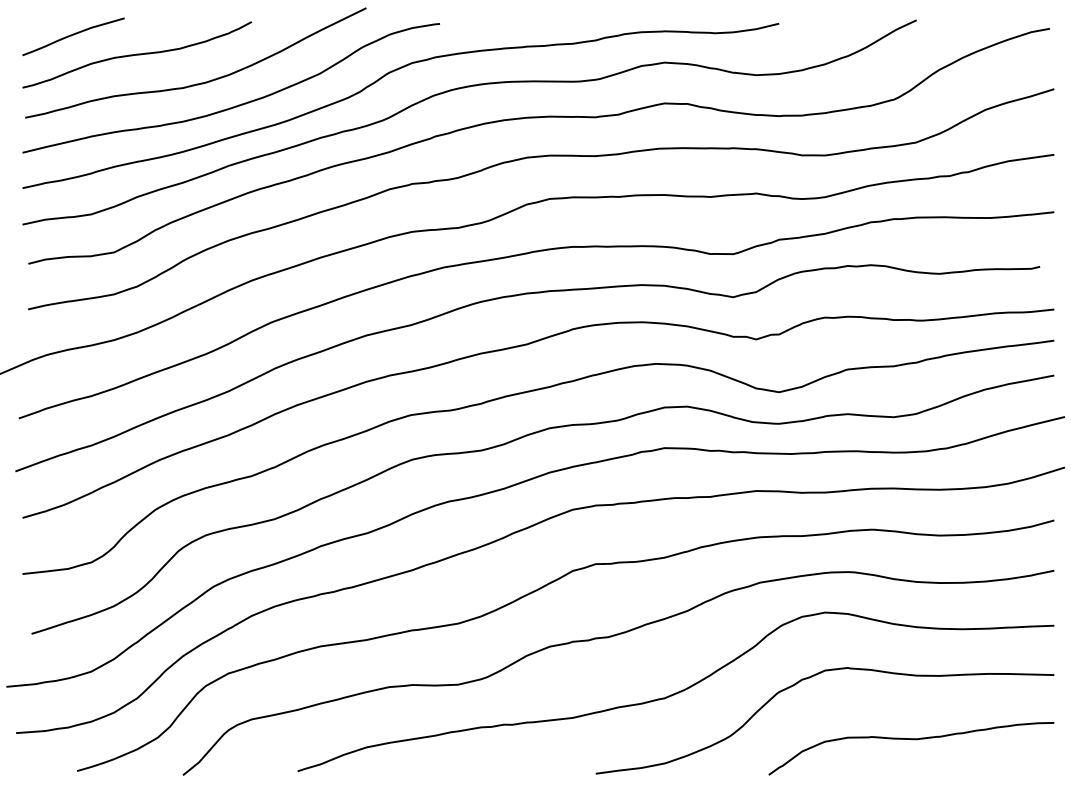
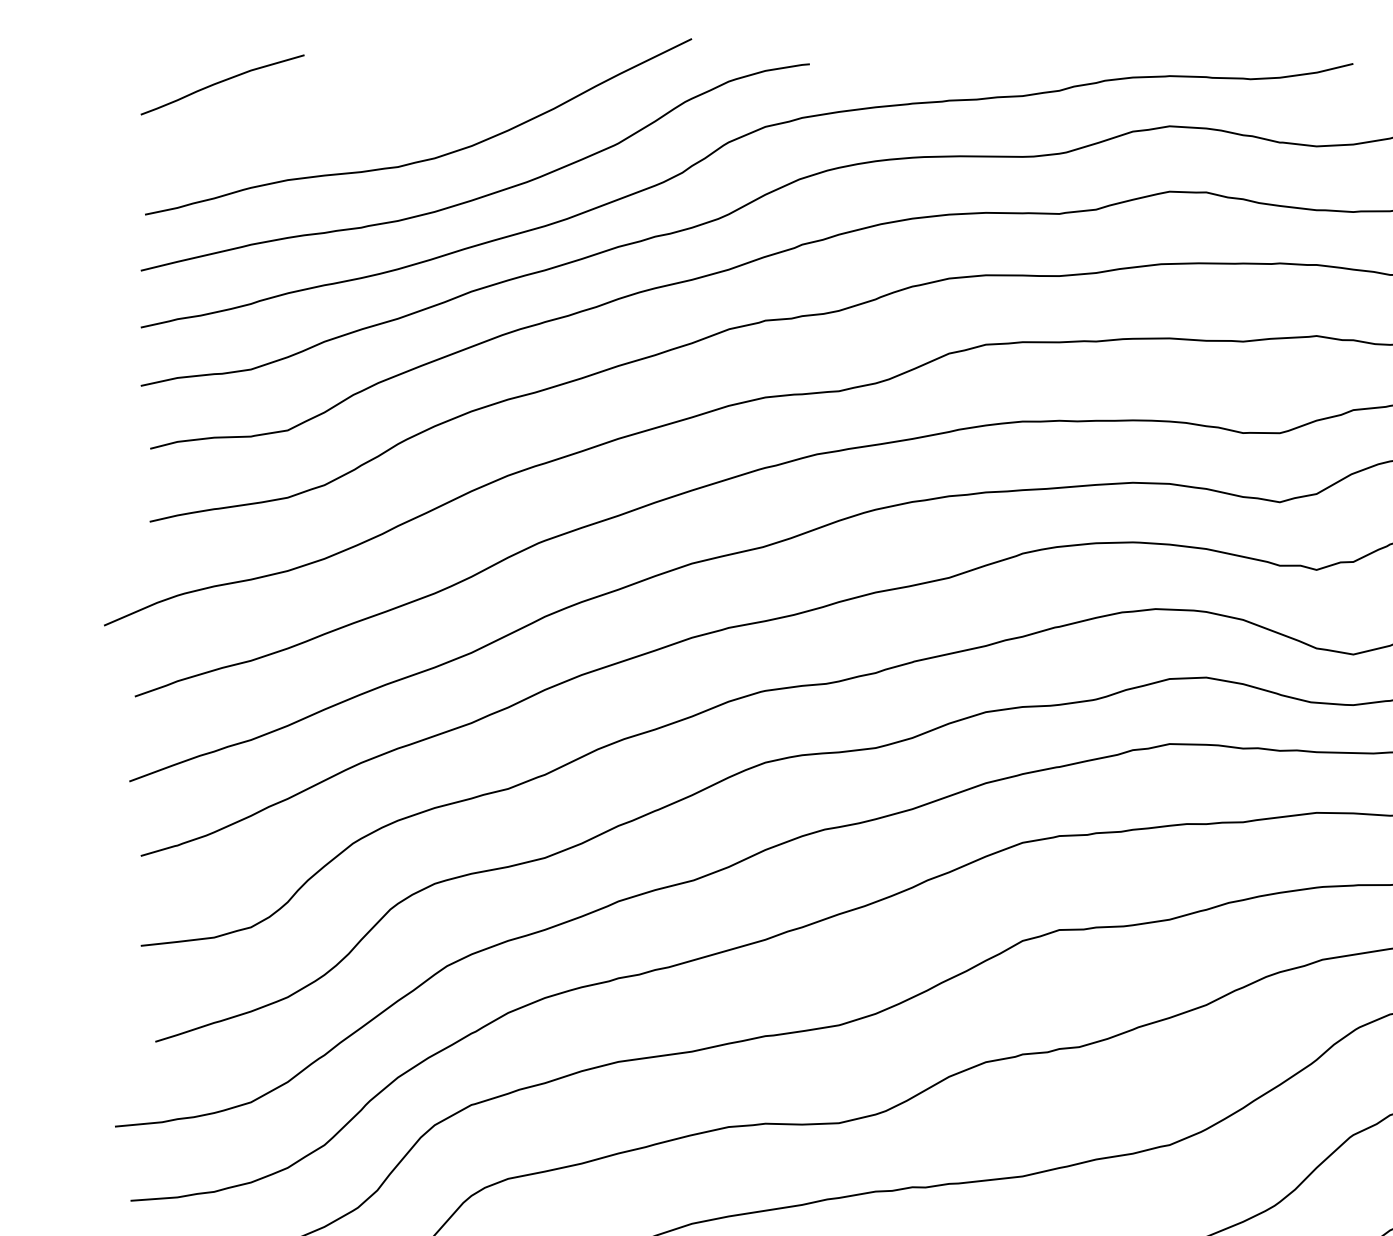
curve: (136, 54) -> (323, 113), removed

